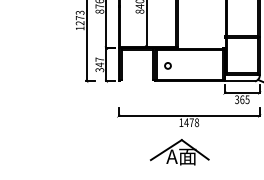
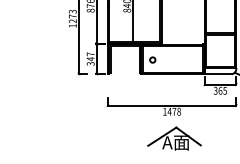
part: (179, 152) -> (174, 138), moved

